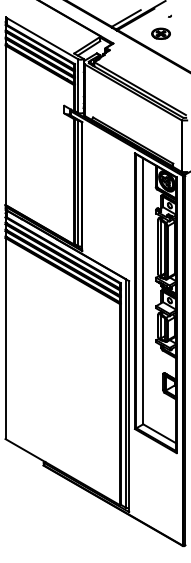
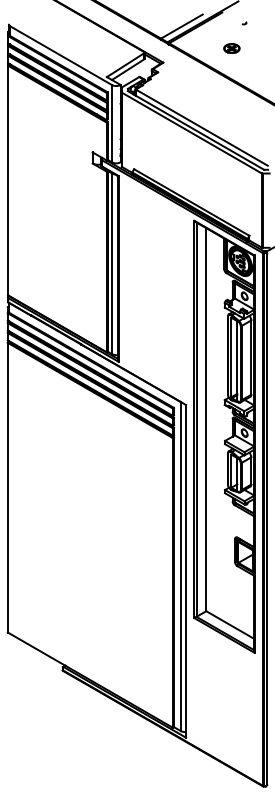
part: (160, 33) -> (231, 48), size x0.6

